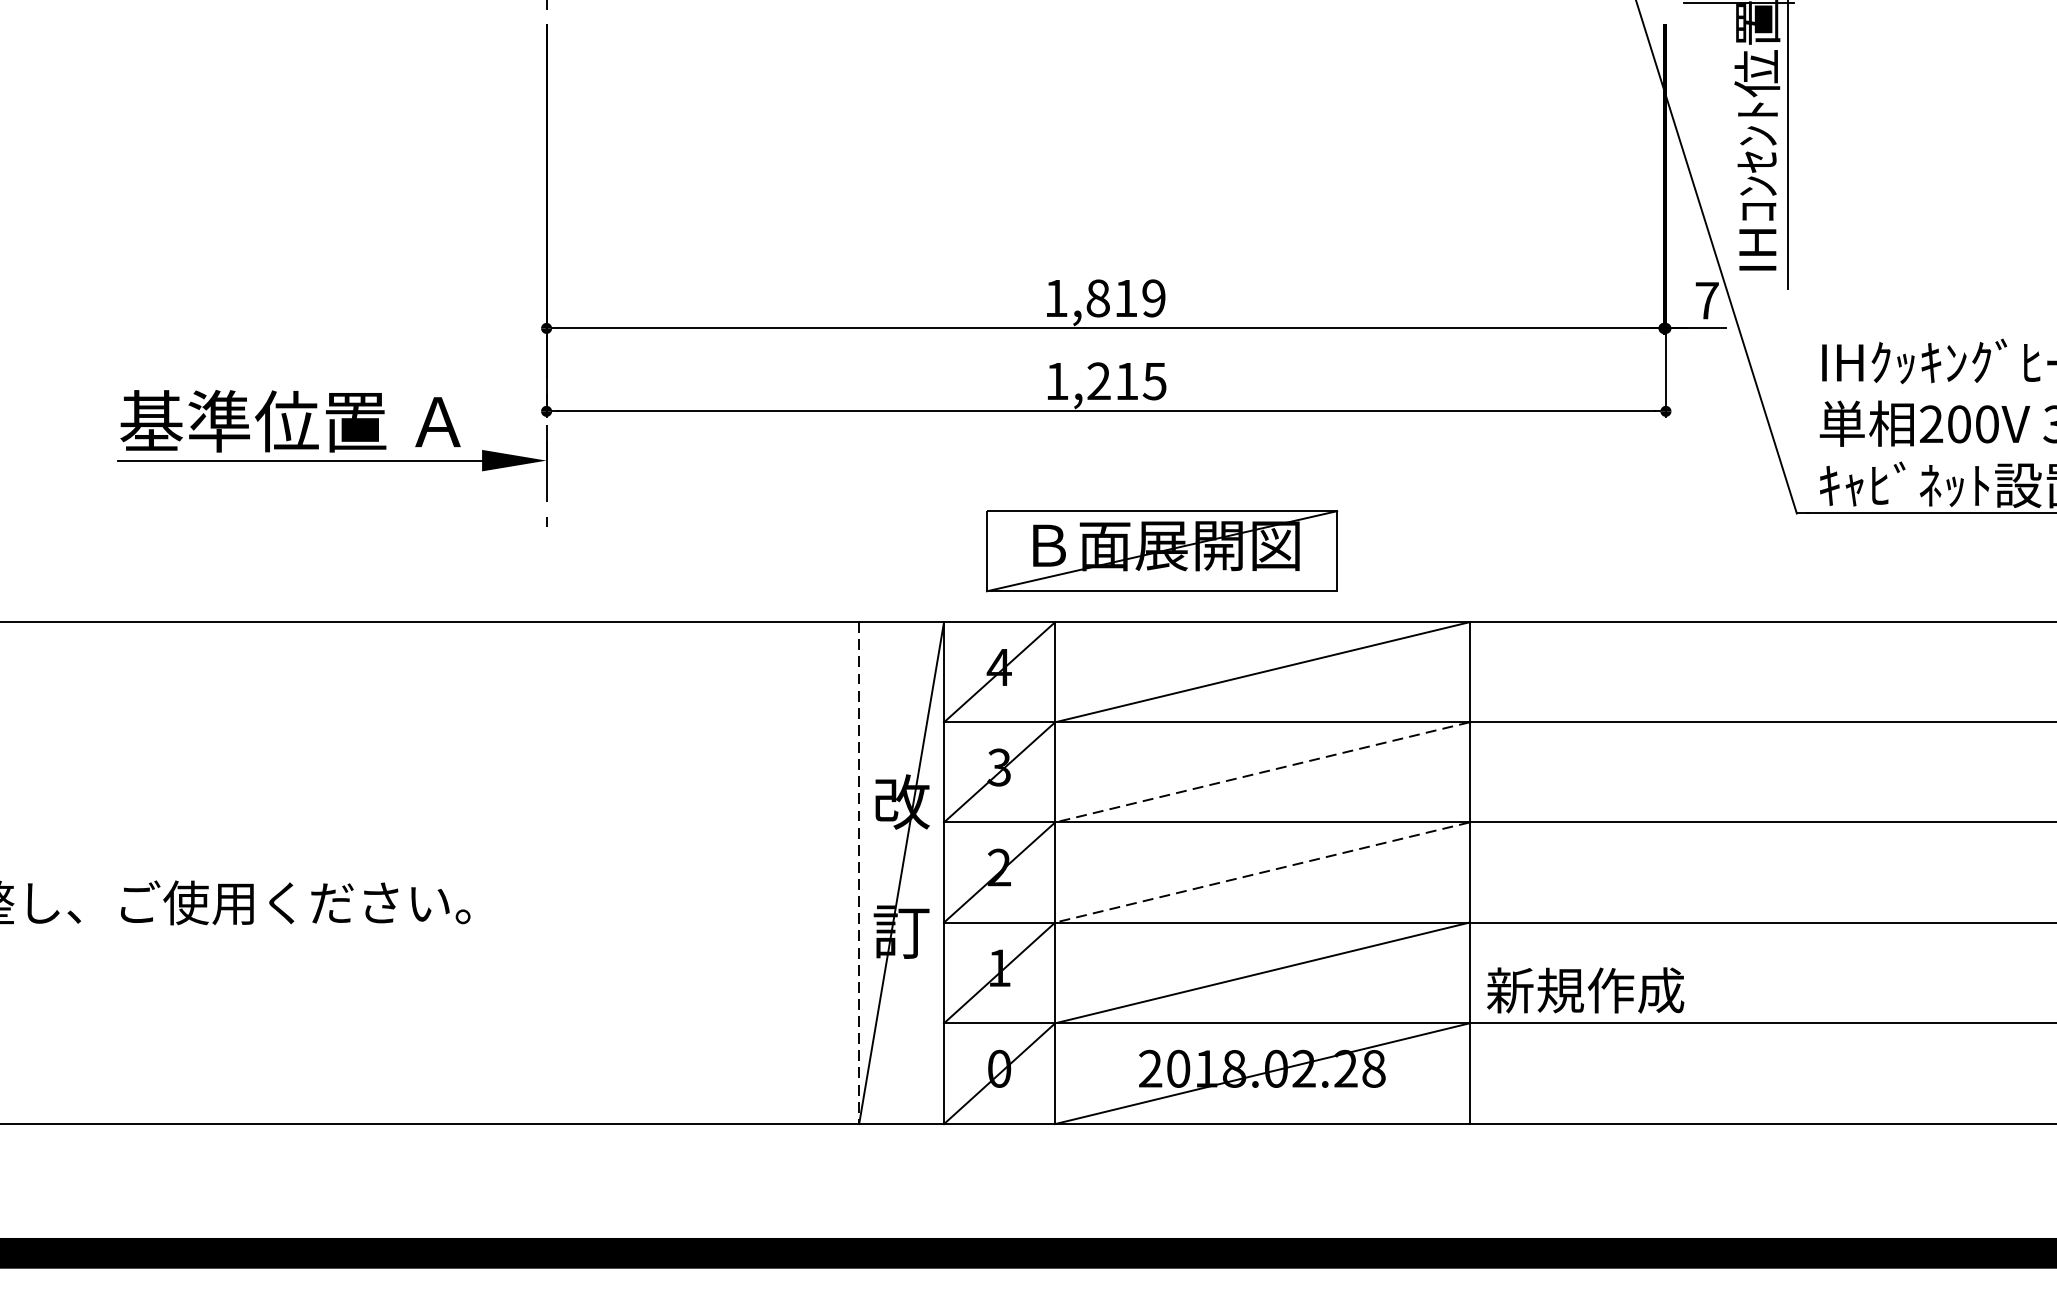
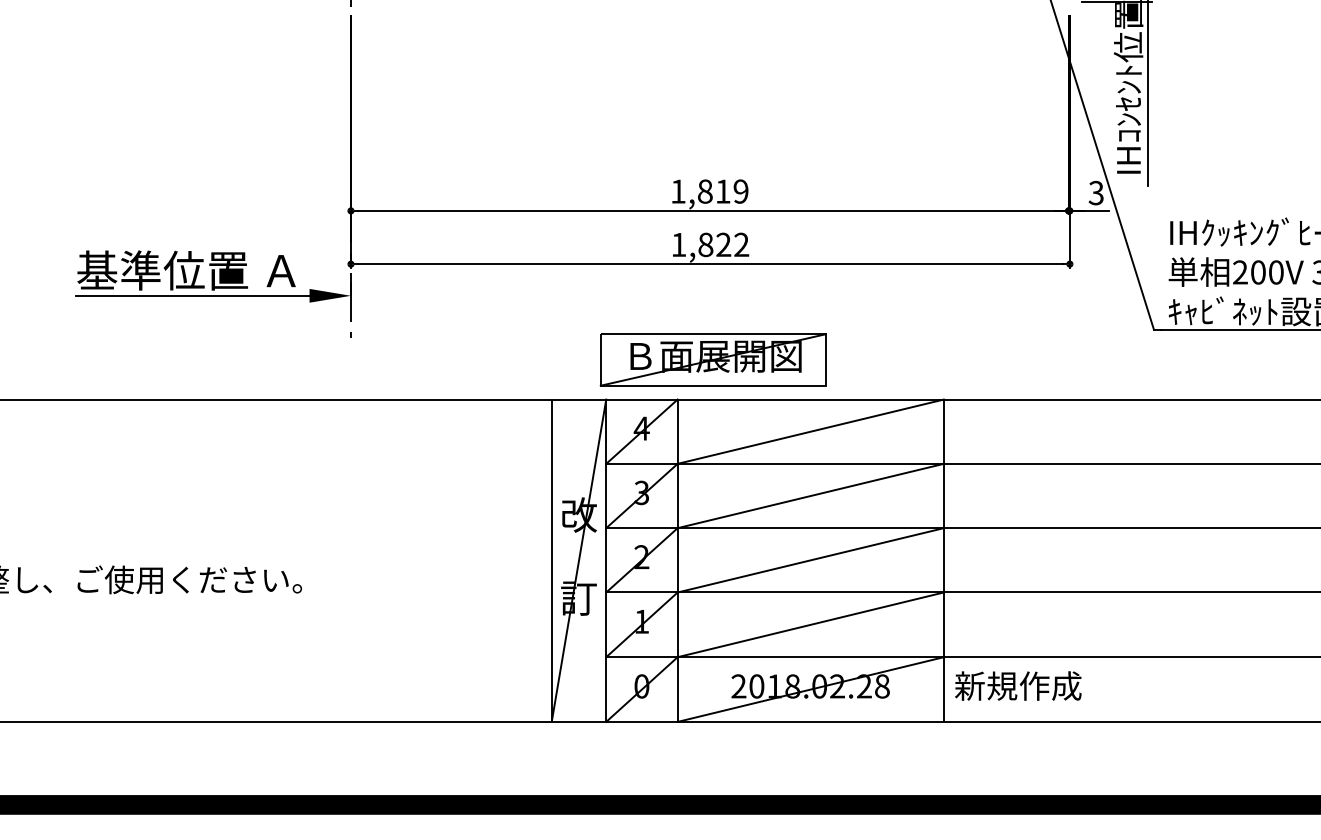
text: (1705, 299) -> (1095, 192), 7 -> 3
text: (1126, 380) -> (723, 244), 1,215 -> 1,822
part: (1160, 550) -> (712, 359), moved
line: (1262, 773) -> (810, 496), dashed -> solid
line: (1262, 872) -> (810, 560), dashed -> solid
line: (858, 874) -> (551, 561), dashed -> solid
text: (1585, 989) -> (1018, 685), moved

